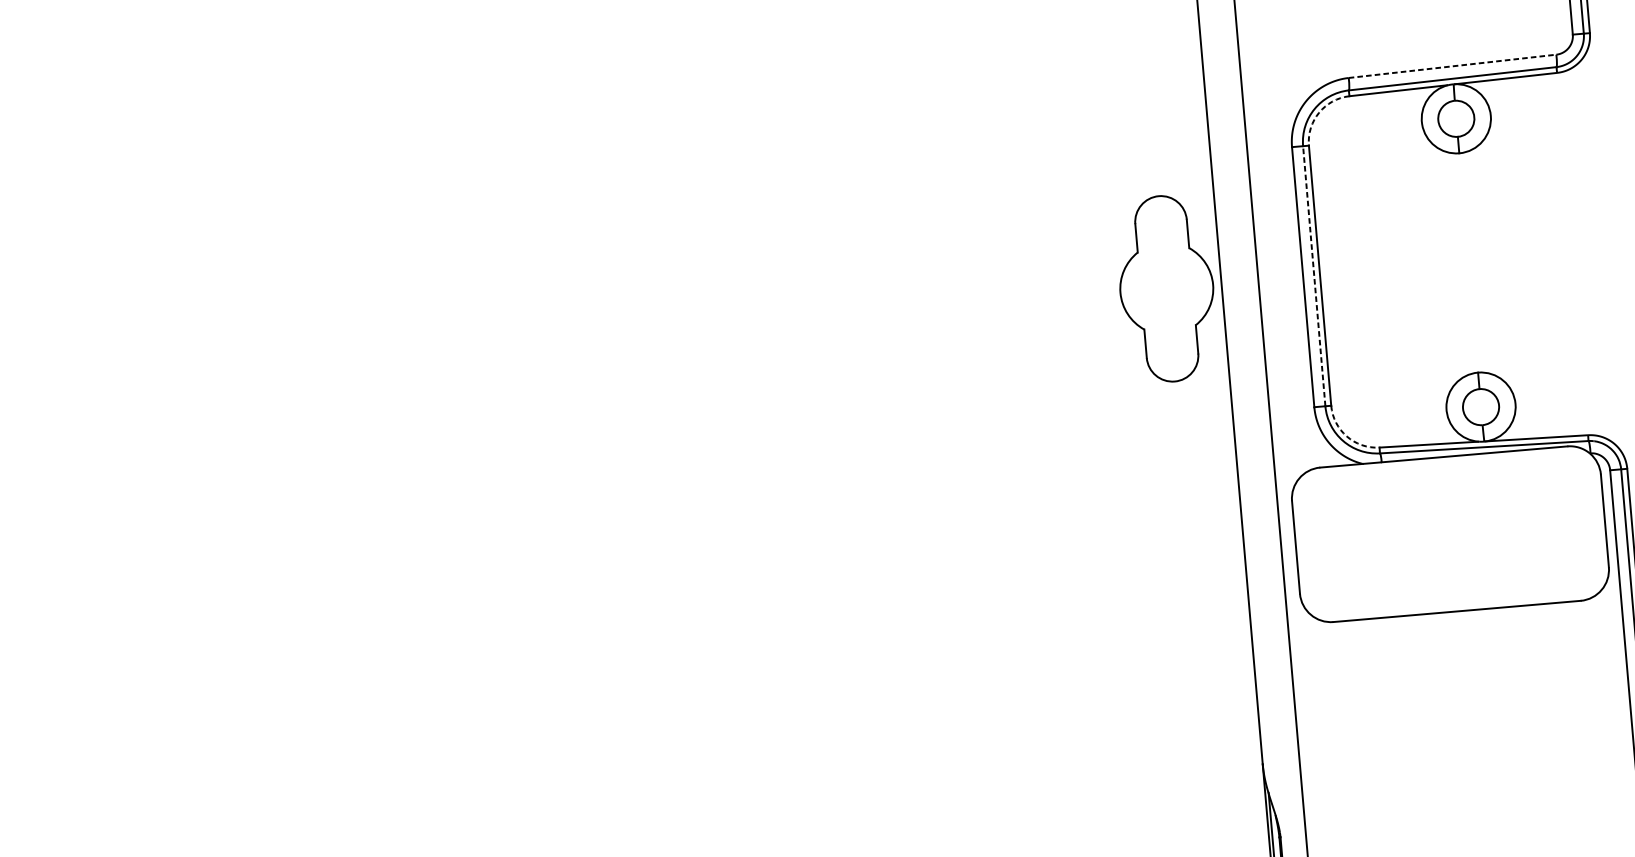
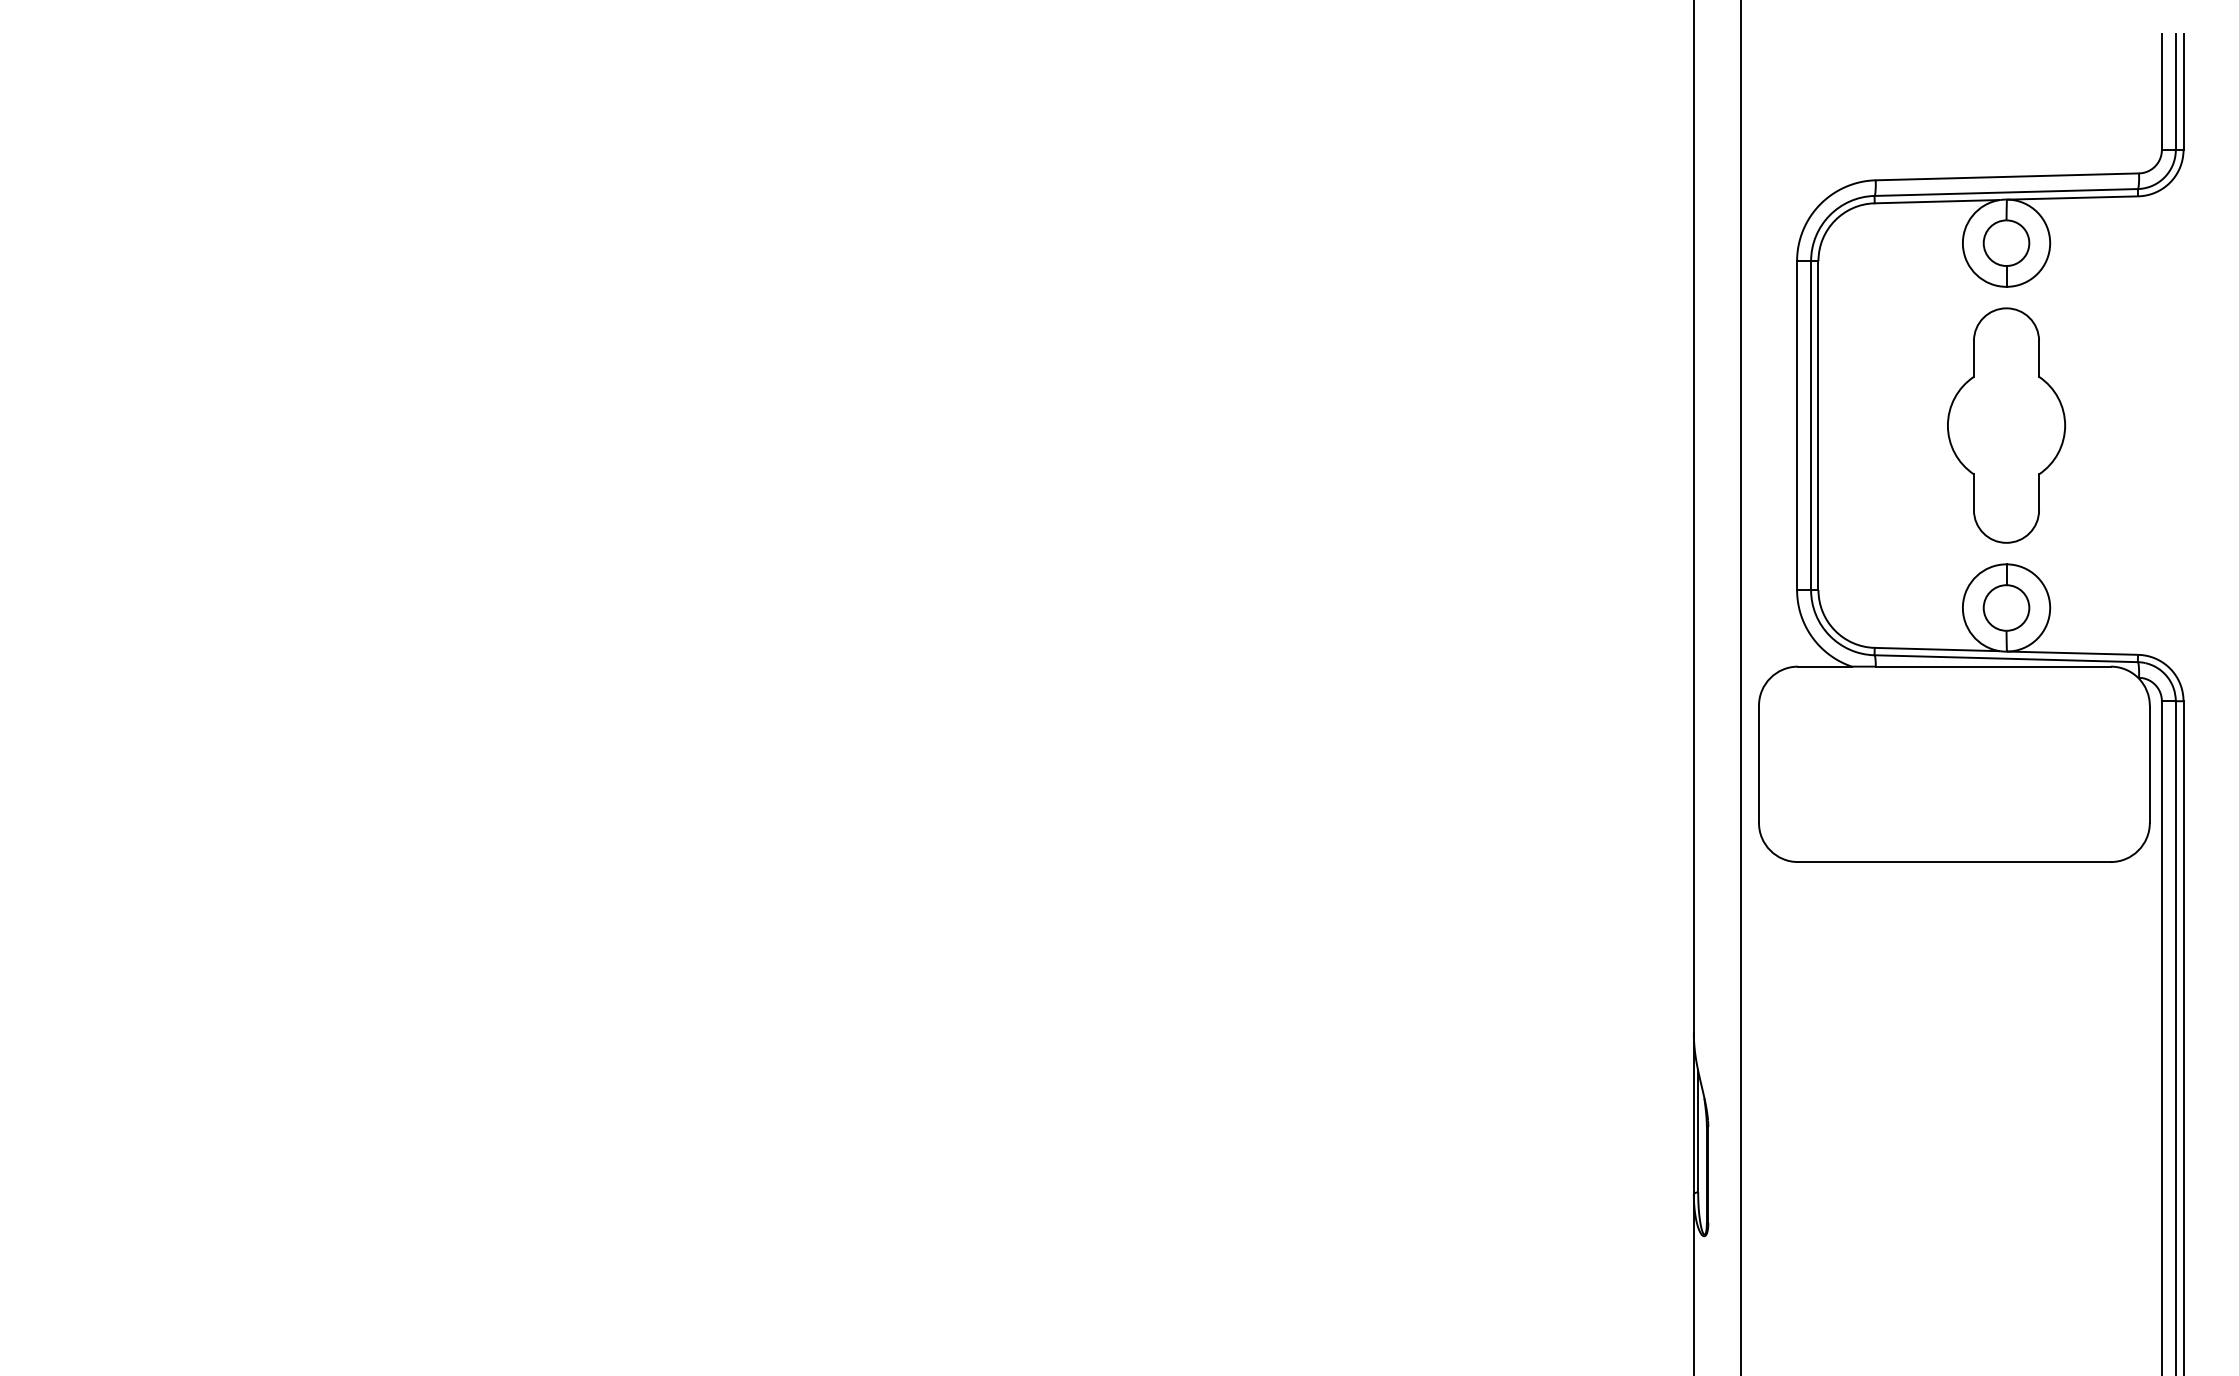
line: (1452, 66) -> (2007, 176), dashed -> solid
arc: (1318, 112) -> (1834, 220), dashed -> solid
line: (1314, 276) -> (1811, 425), dashed -> solid
part: (1166, 288) -> (2006, 425), moved
arc: (1346, 436) -> (1834, 630), dashed -> solid

